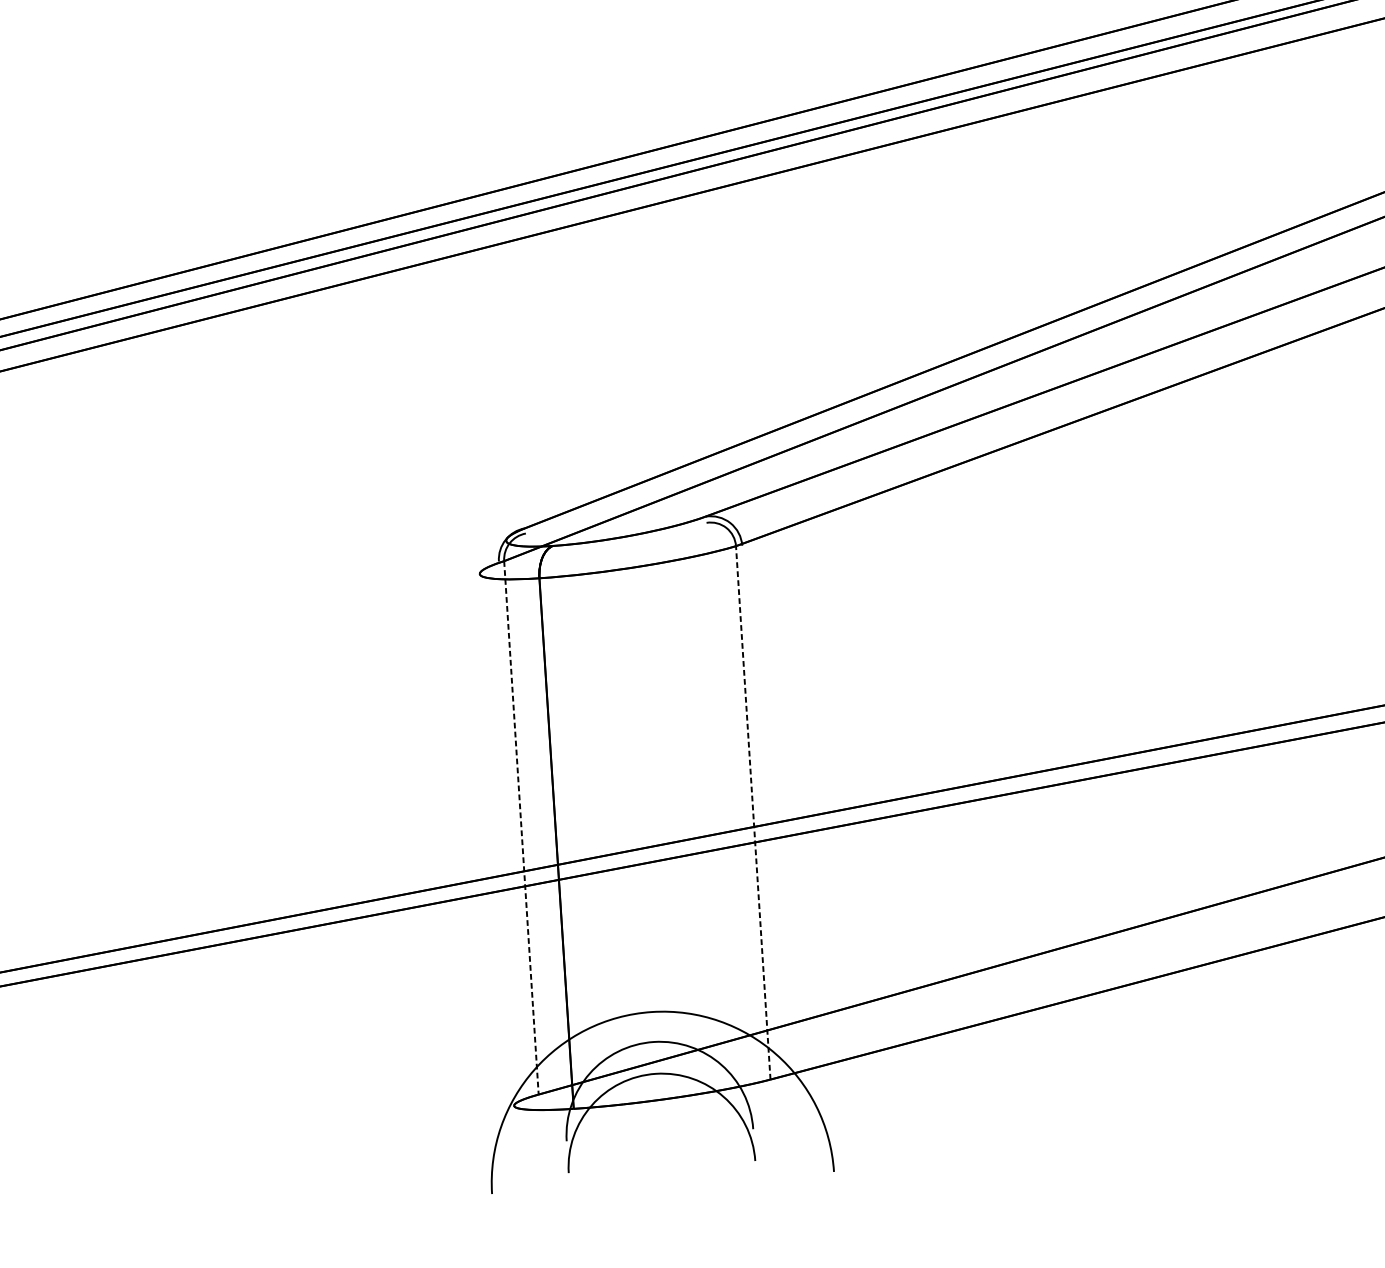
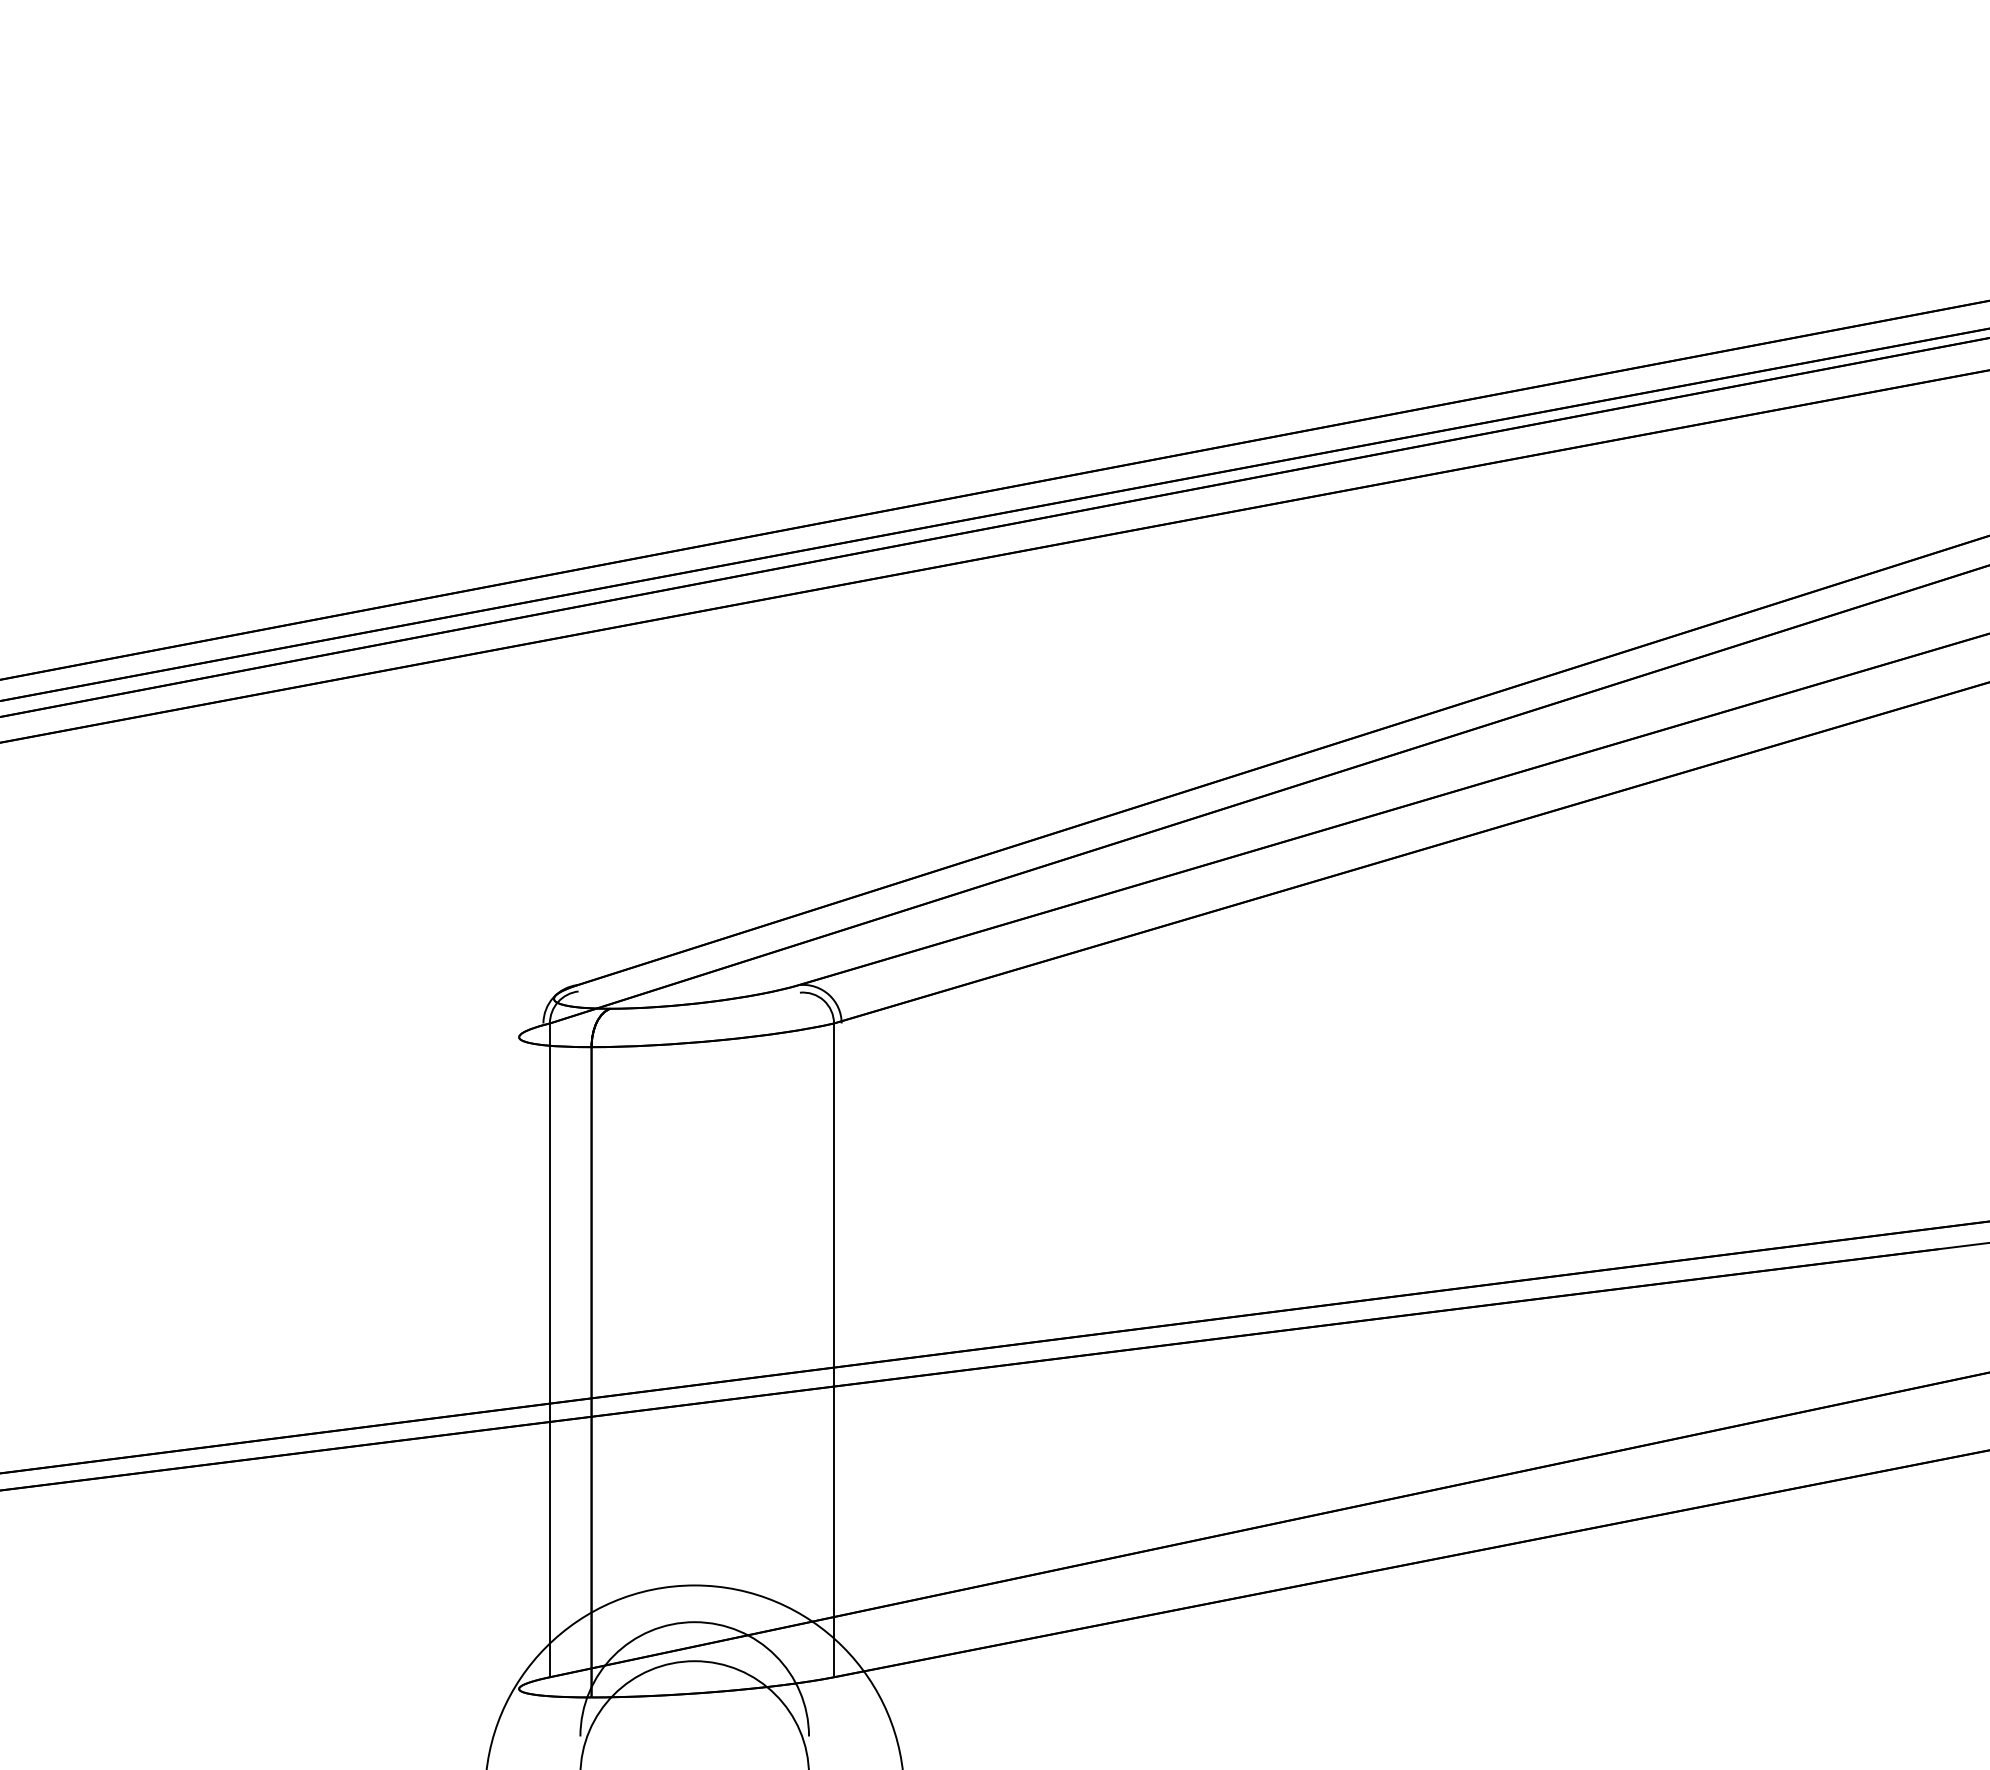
line: (753, 812) -> (834, 1350), dashed -> solid
line: (521, 828) -> (549, 1350), dashed -> solid

